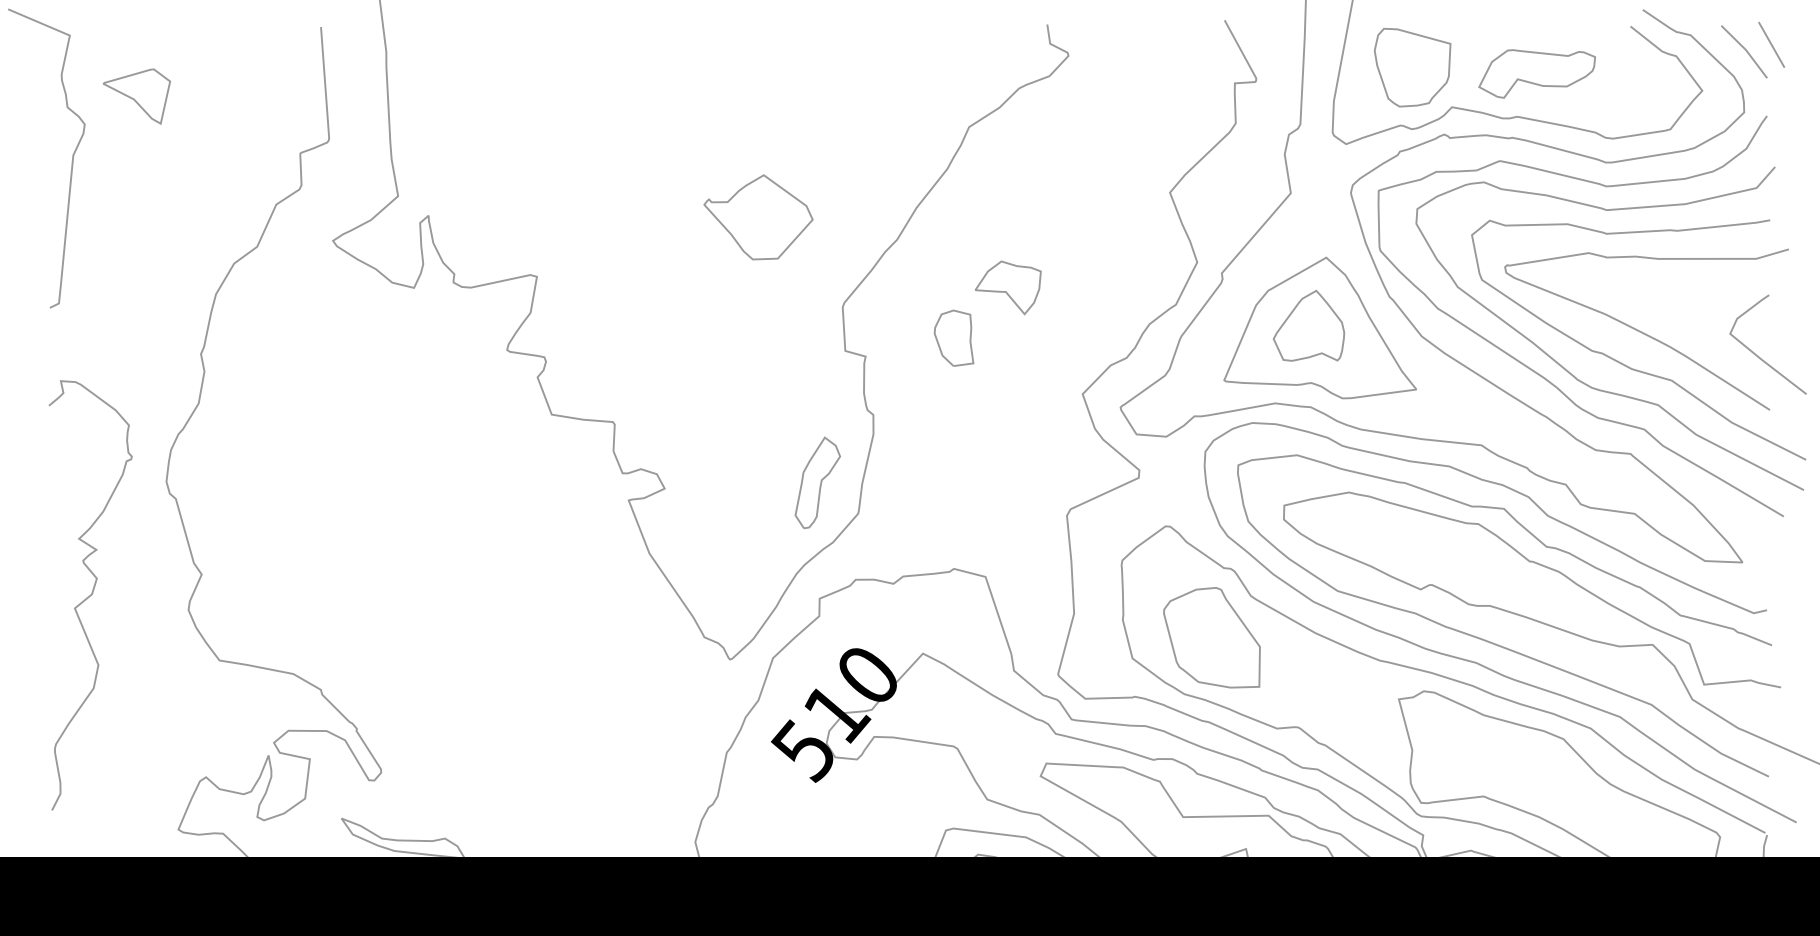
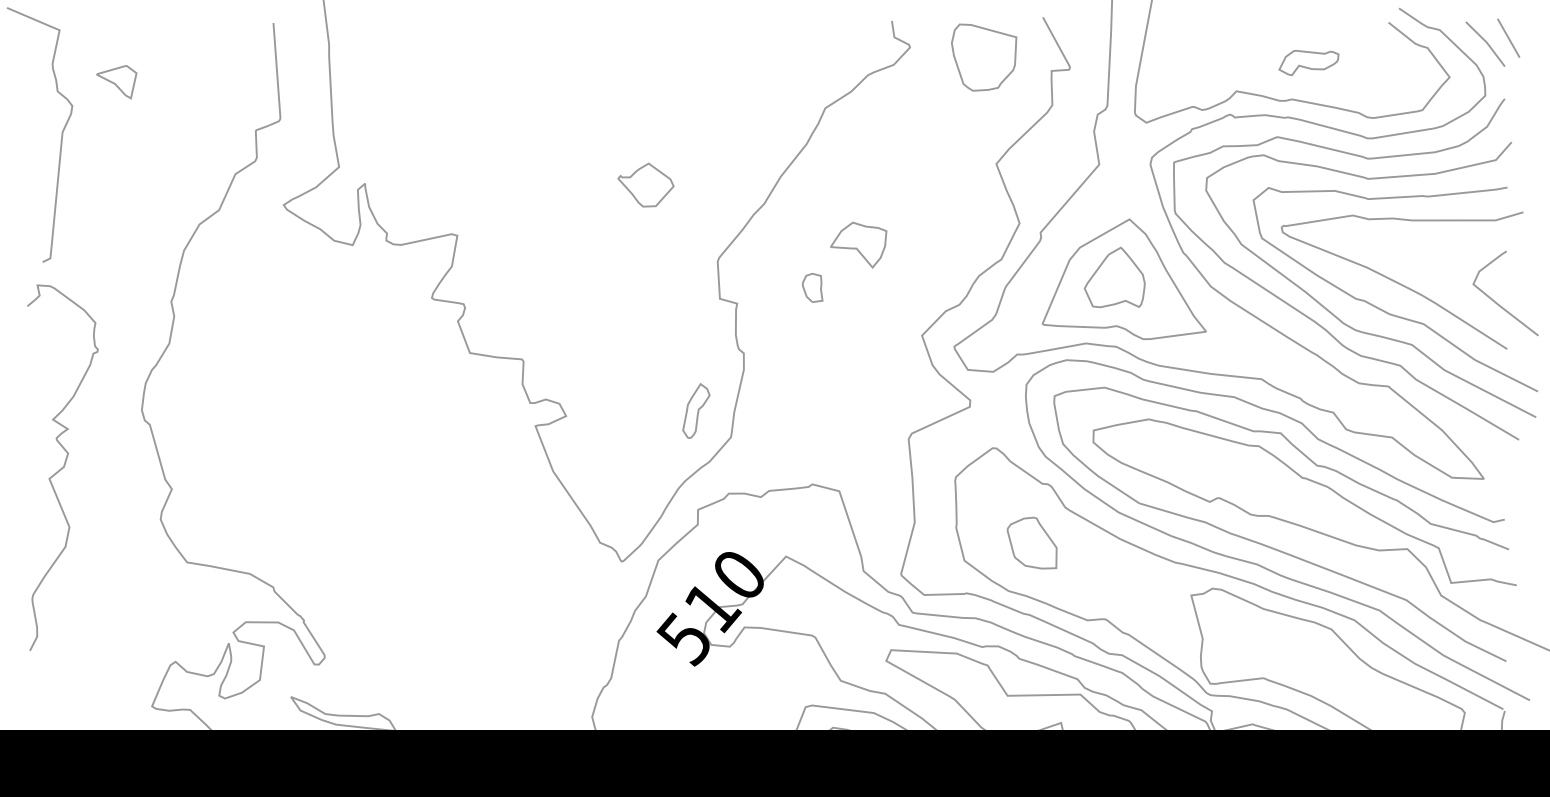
part: (1412, 67) -> (984, 57), moved
part: (1536, 73) -> (1308, 62), size x0.6
part: (136, 96) -> (116, 82), size x0.7
part: (758, 217) -> (645, 185), size x0.6
part: (954, 337) -> (812, 287), size x0.6
part: (817, 482) -> (696, 410), size x0.7
curve: (90, 595) -> (62, 467), moved
part: (1211, 637) -> (1031, 542), size x0.6

